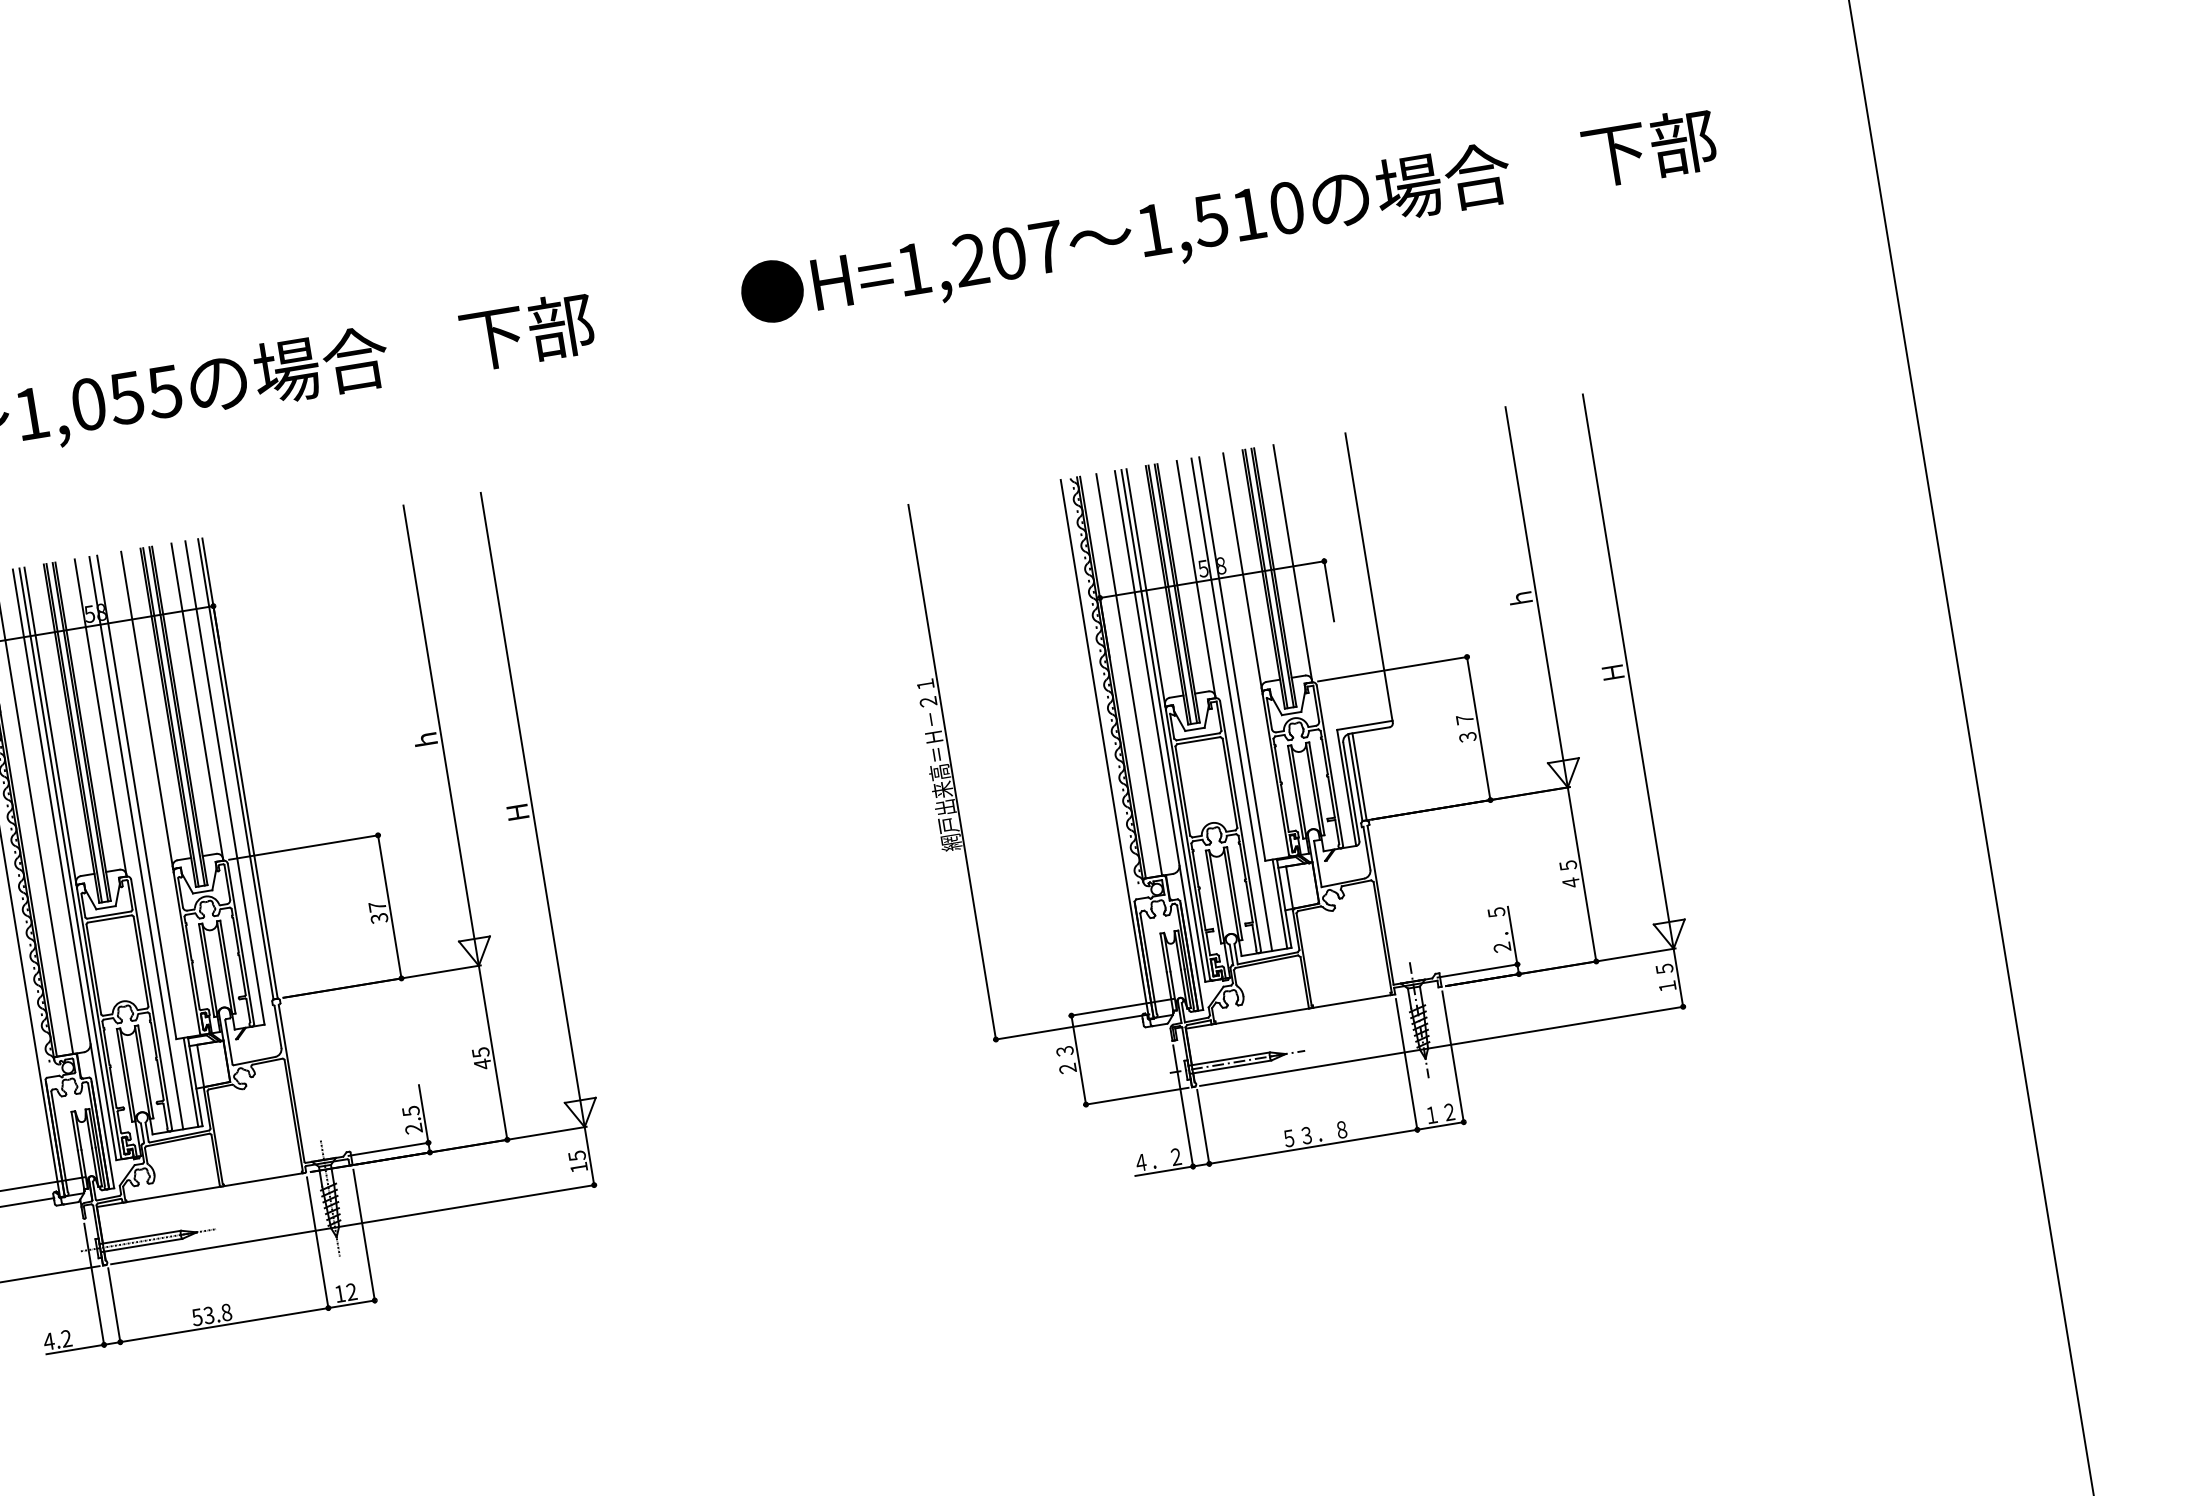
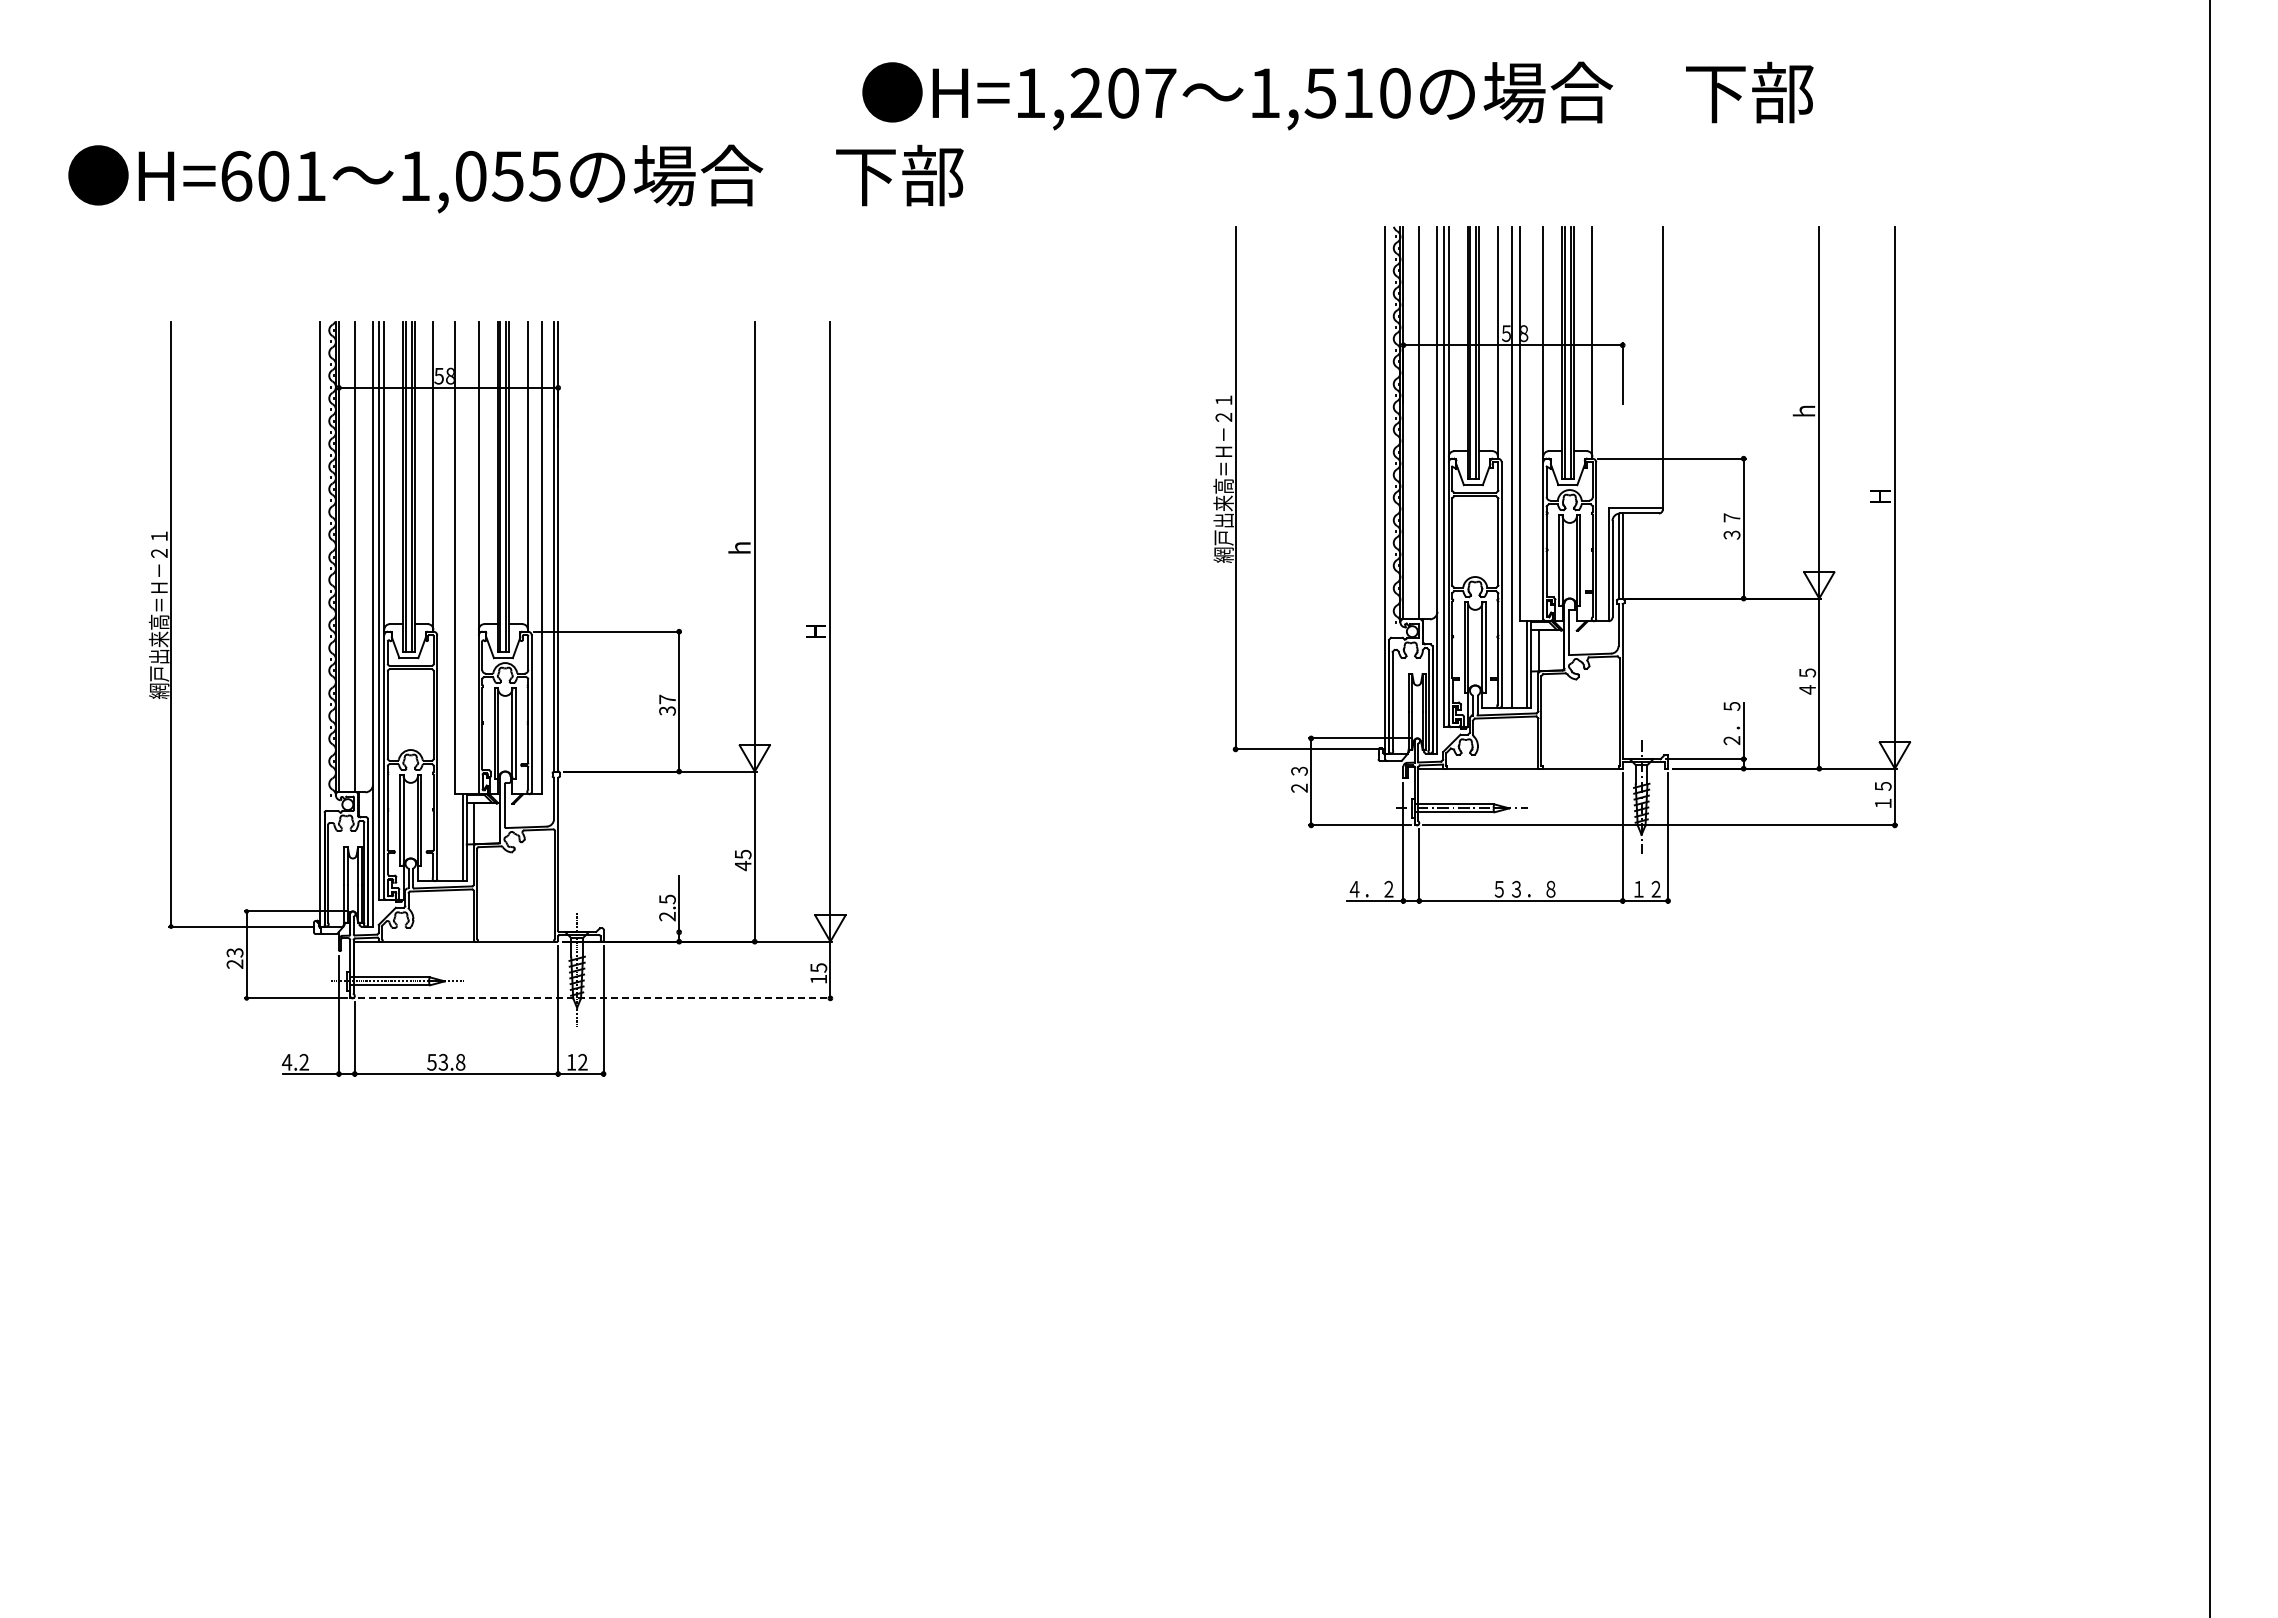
text: (1228, 220) -> (1337, 95), moved
part: (1299, 795) -> (1562, 564), moved
line: (136, 843) -> (447, 601), removed
line: (389, 1149) -> (641, 932), removed
line: (353, 1224) -> (595, 998), solid -> dashed

